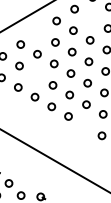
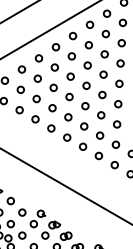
circle: (90, 19) -> (88, 45), added
circle: (38, 32) -> (38, 58), added
circle: (36, 75) -> (36, 98), added
circle: (85, 125) -> (83, 146), added

